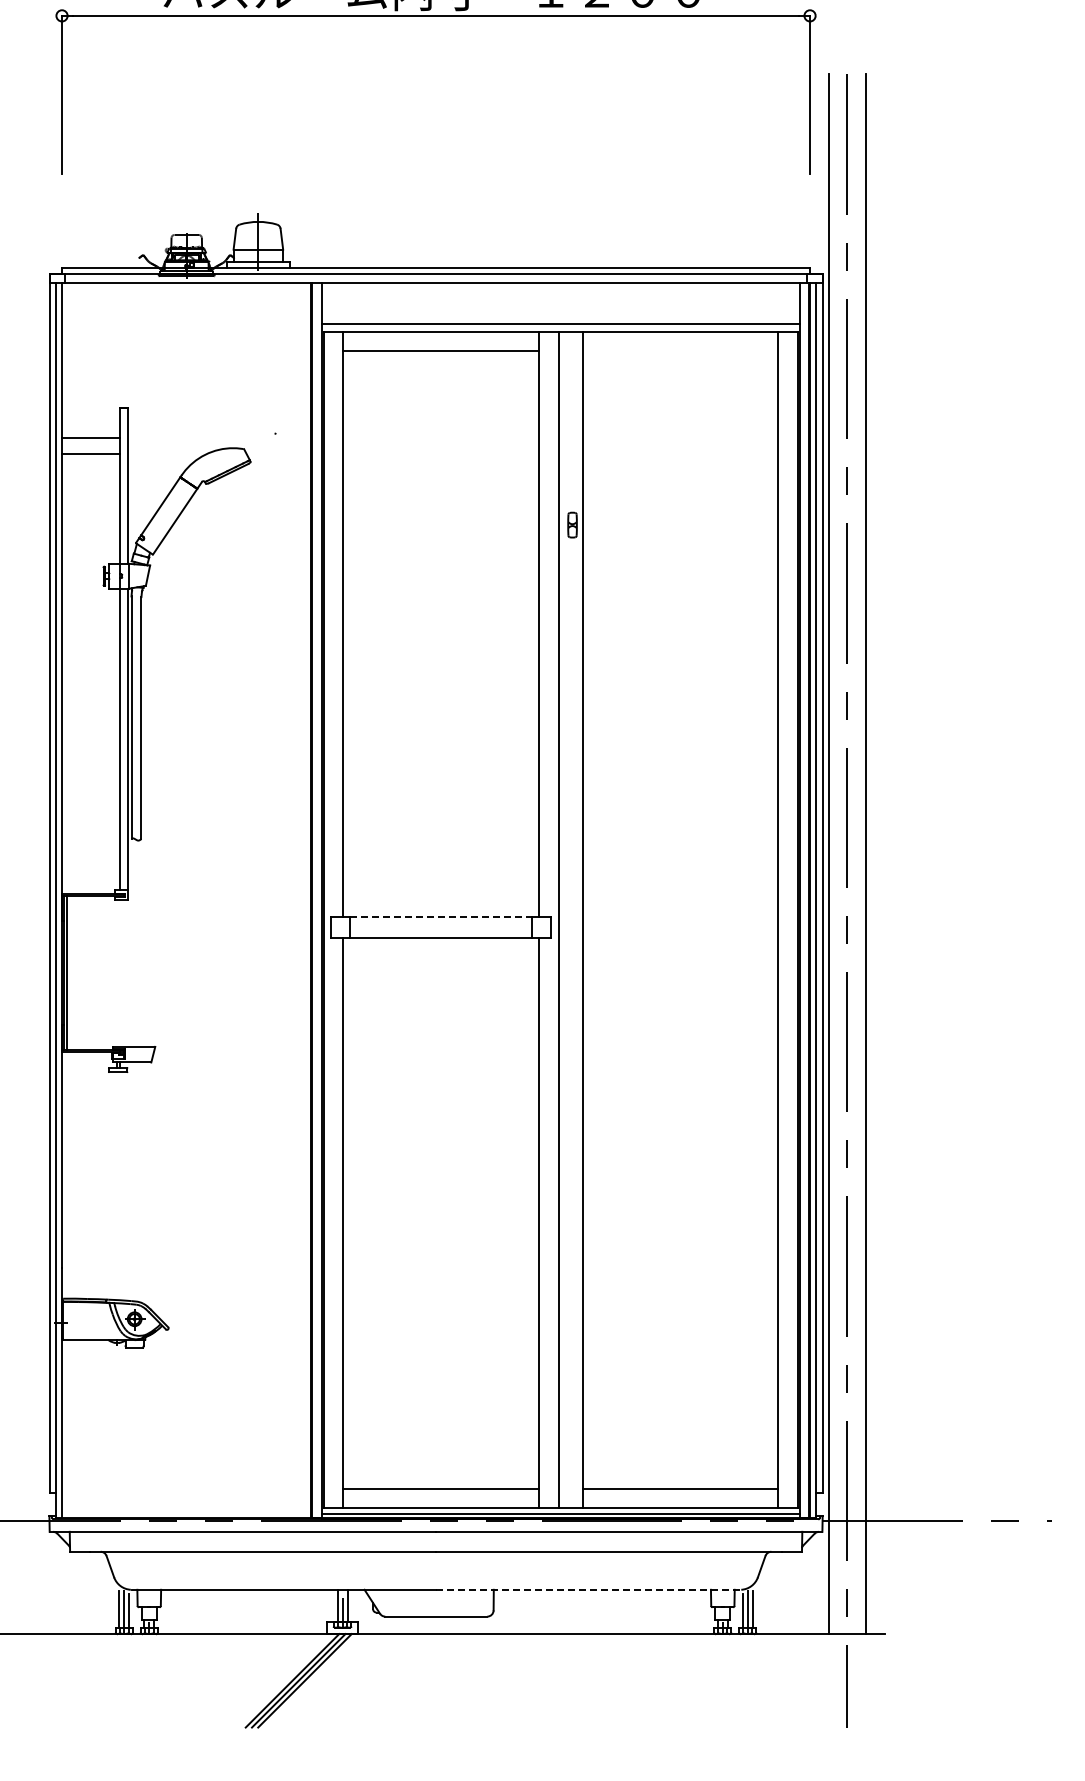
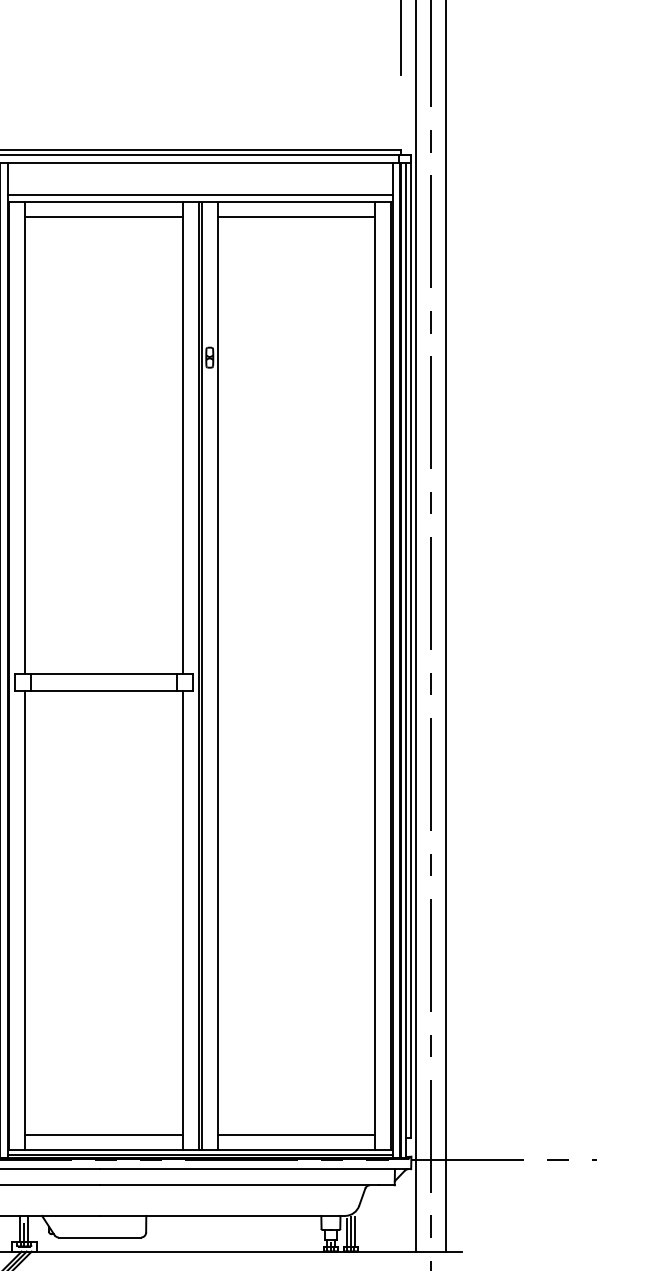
line: (679, 350) -> (295, 216), added
line: (441, 917) -> (104, 673), dashed -> solid
line: (562, 919) -> (201, 675), added
line: (587, 1589) -> (221, 1215), dashed -> solid

